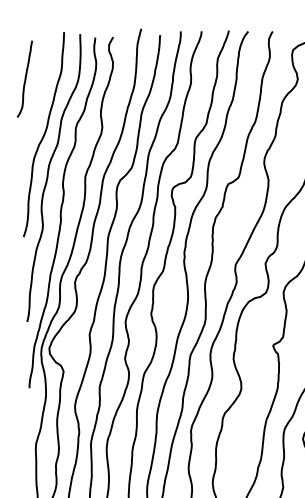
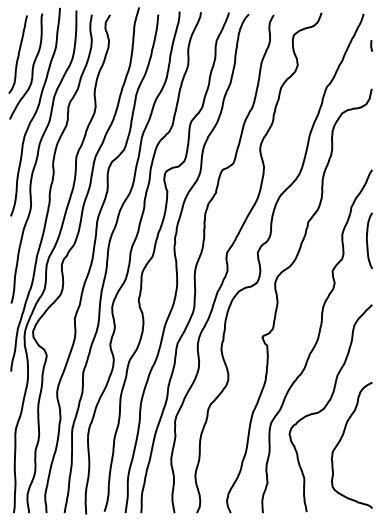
curve: (39, 90) -> (32, 66), added

